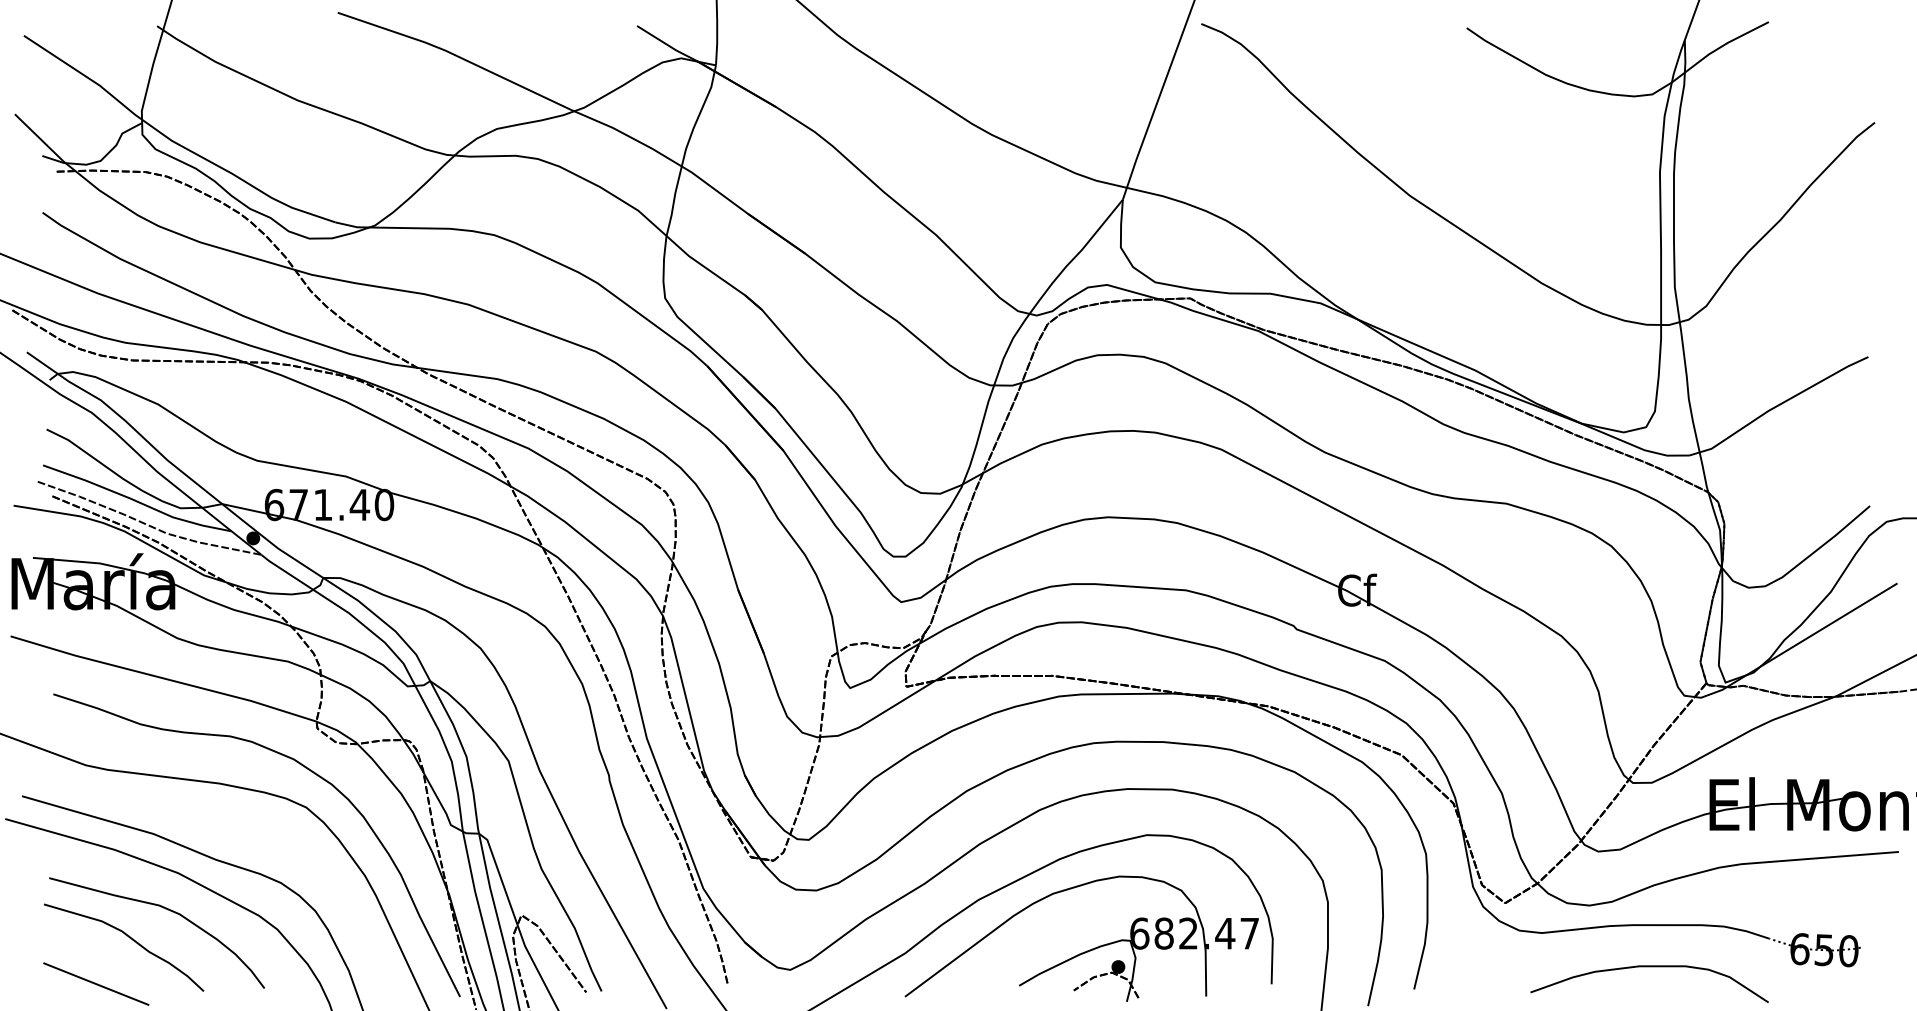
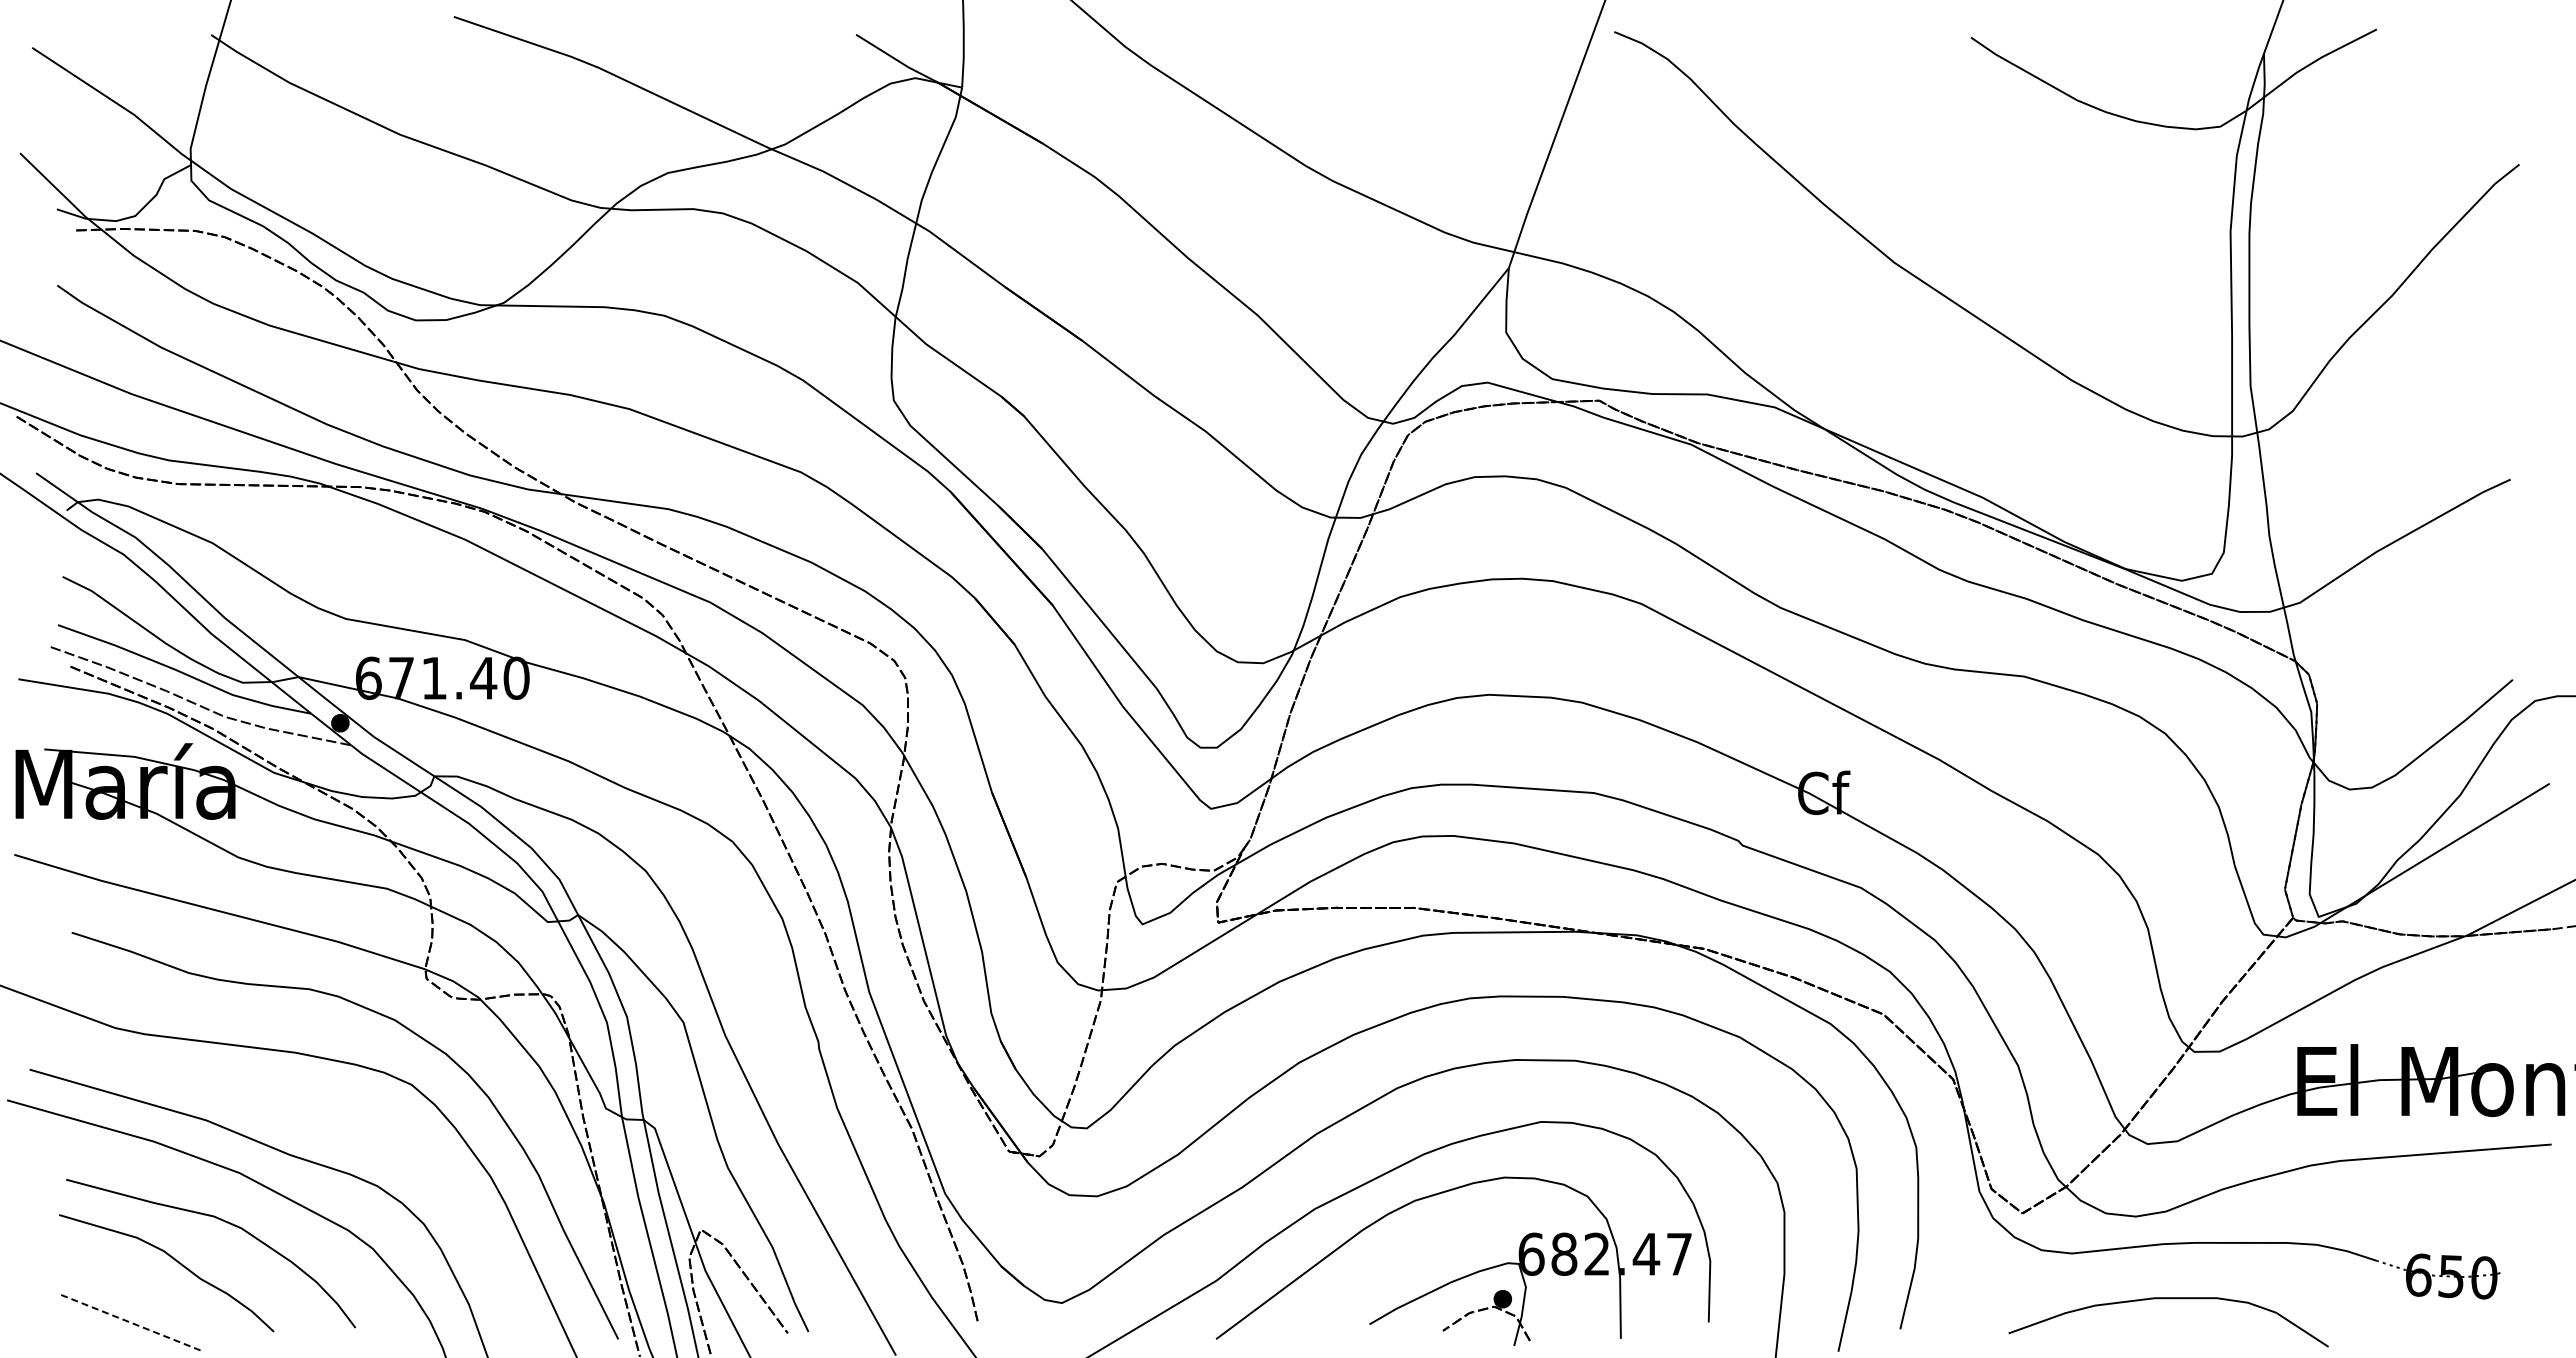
curve: (1649, 967) -> (2168, 1299), moved
line: (96, 984) -> (129, 1322), solid -> dashed

